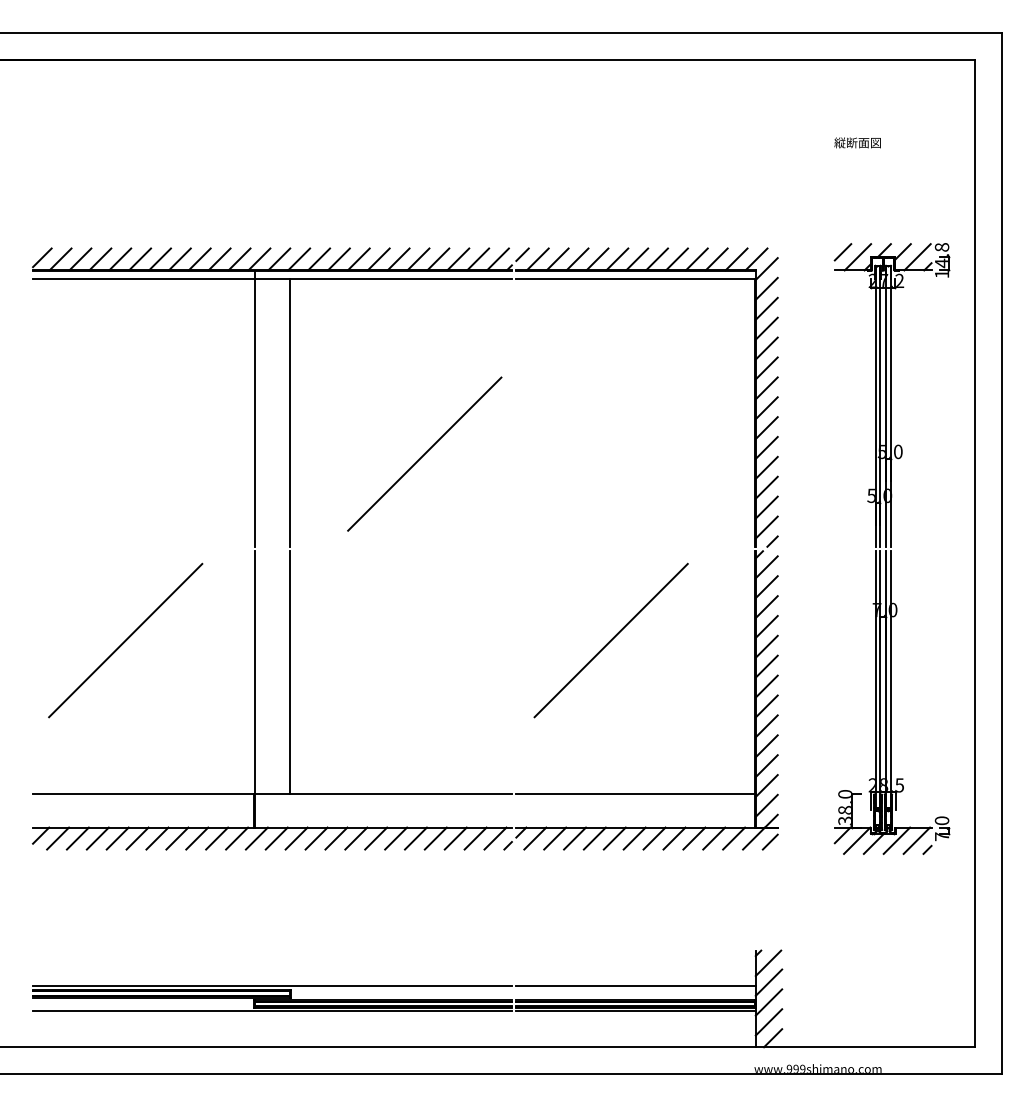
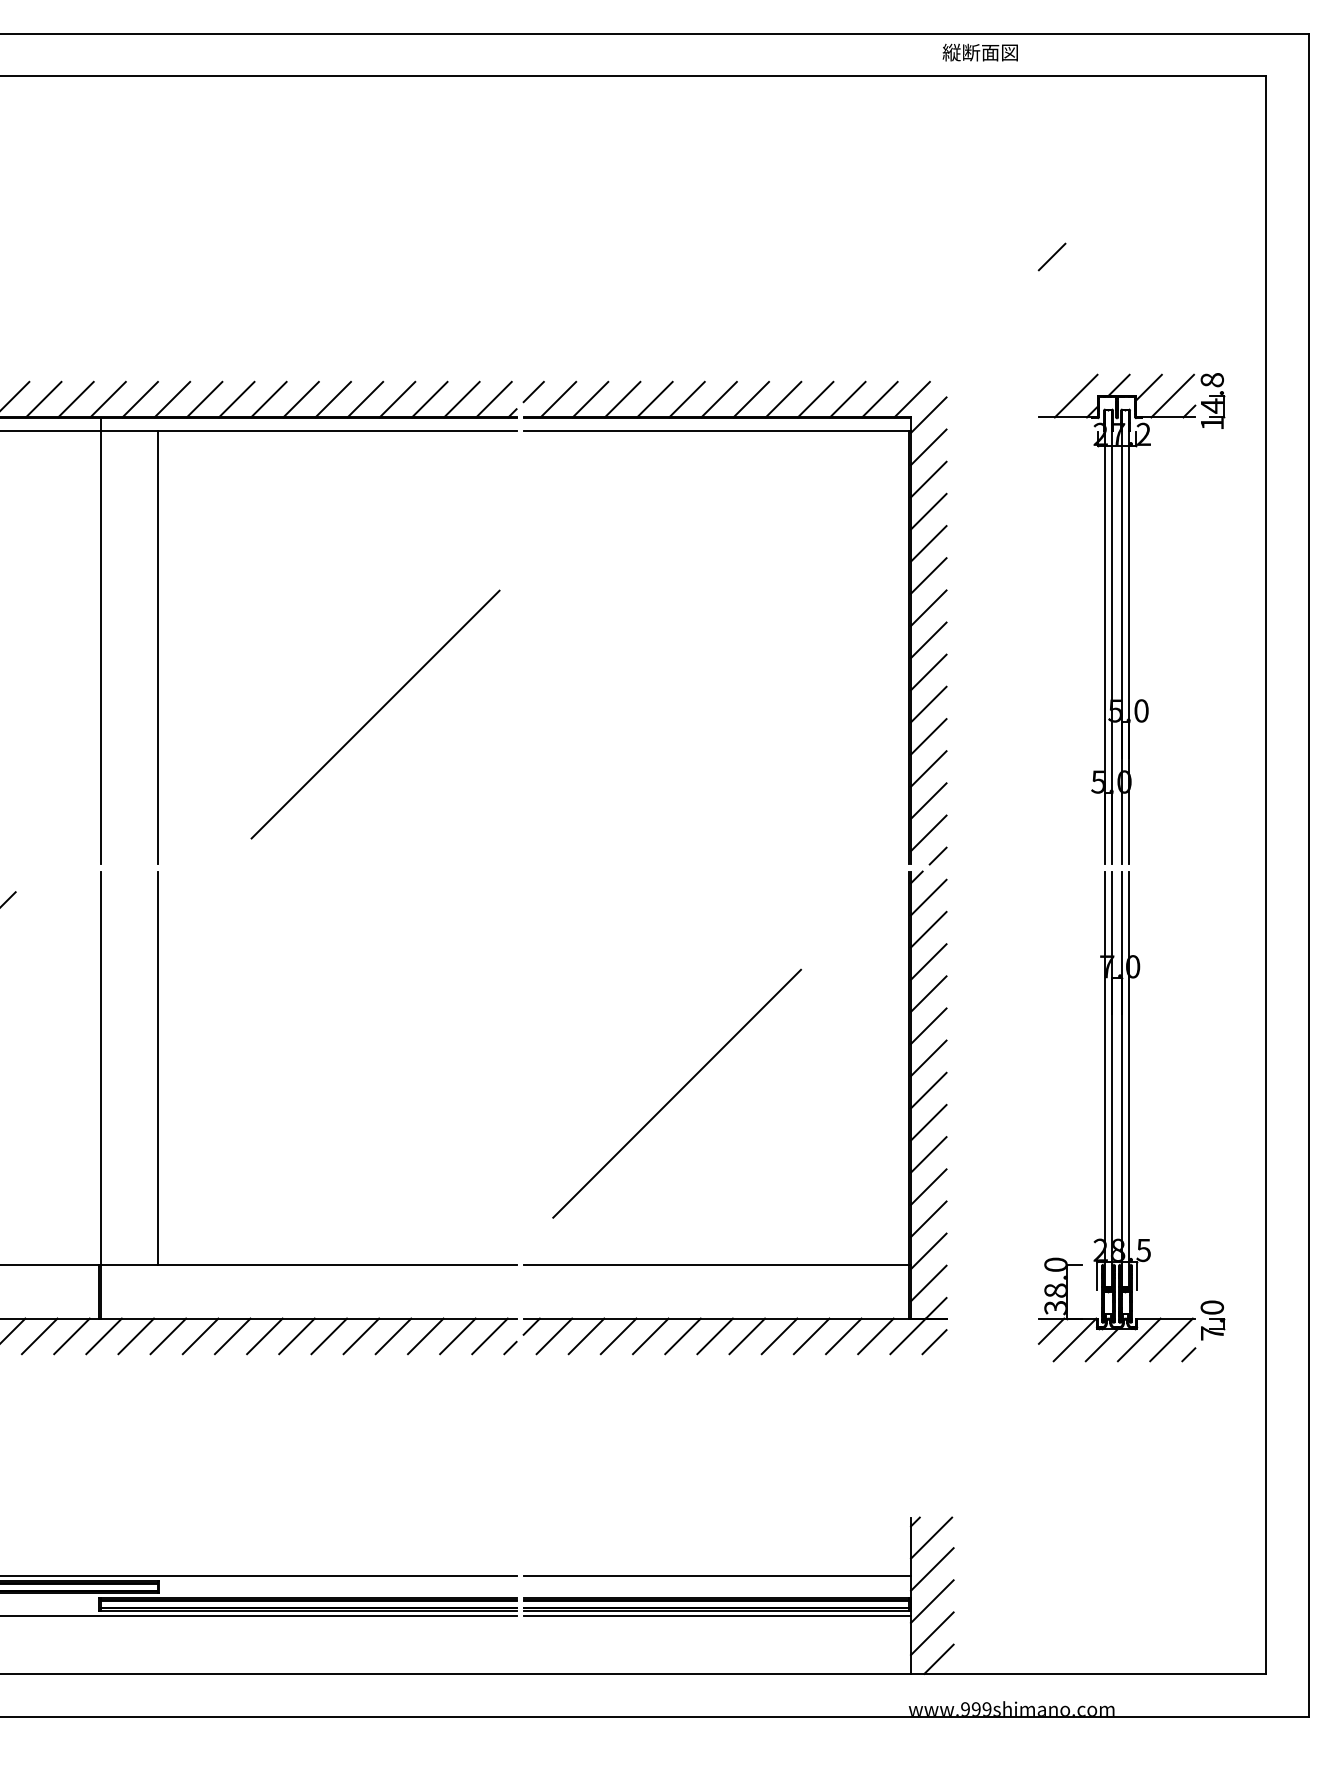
text: (857, 142) -> (980, 51), moved
line: (842, 252) -> (1051, 257), moved
line: (610, 640) -> (676, 1093), moved

